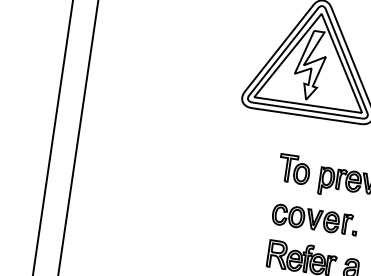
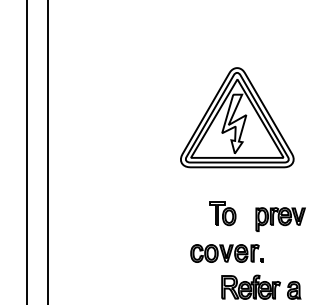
part: (294, 169) -> (222, 213), moved
part: (314, 219) -> (226, 253), moved

